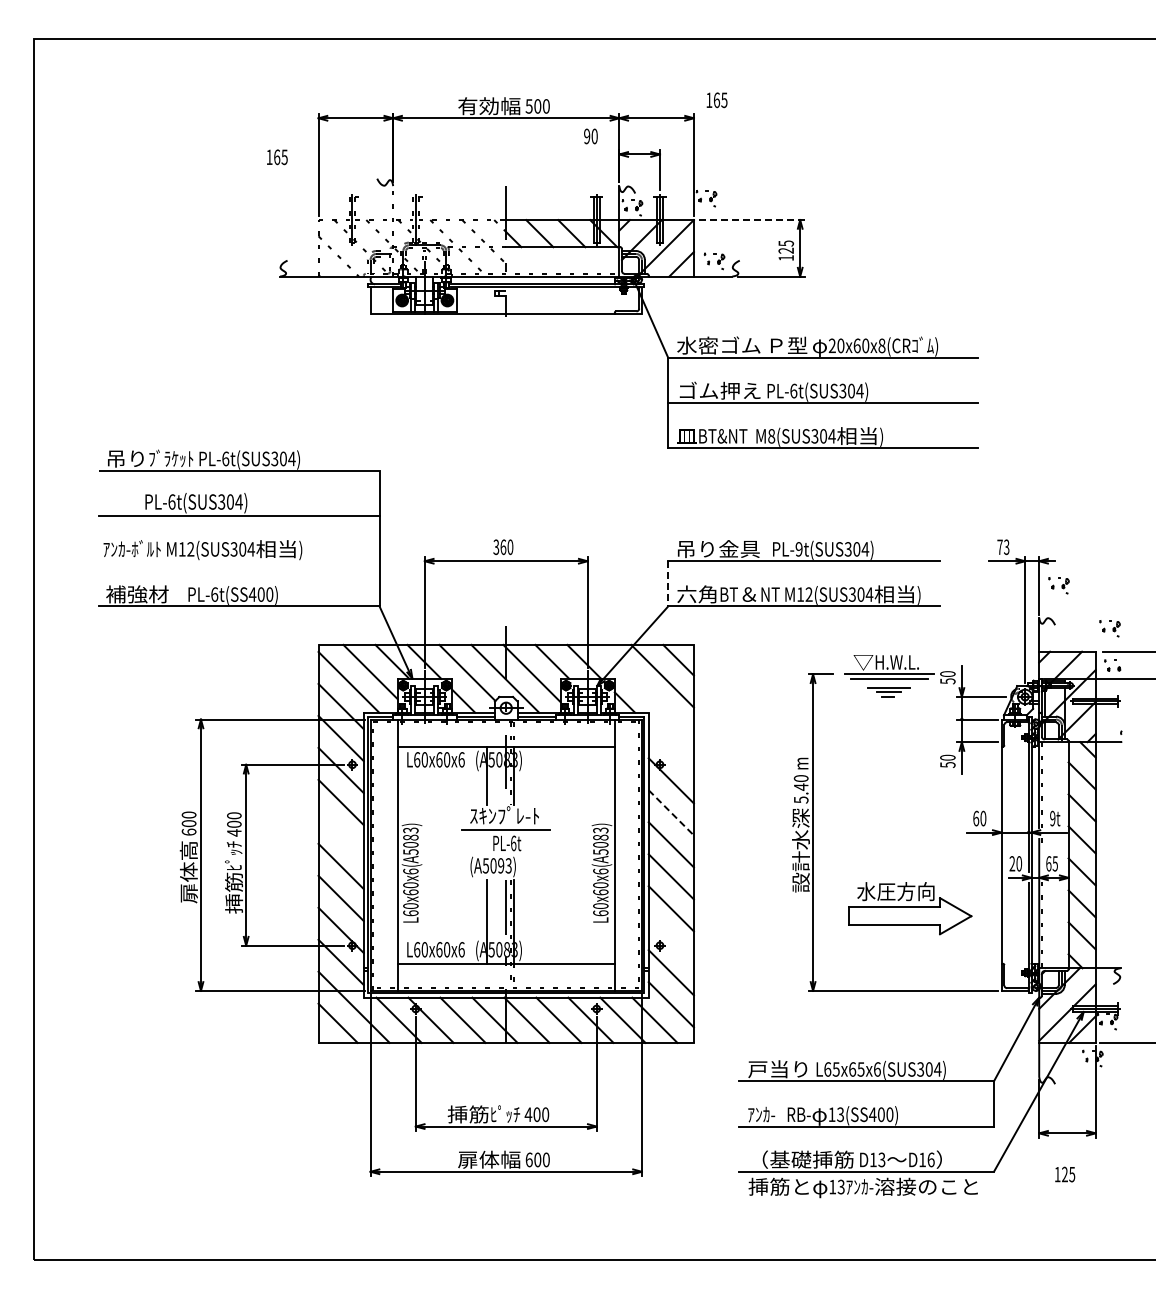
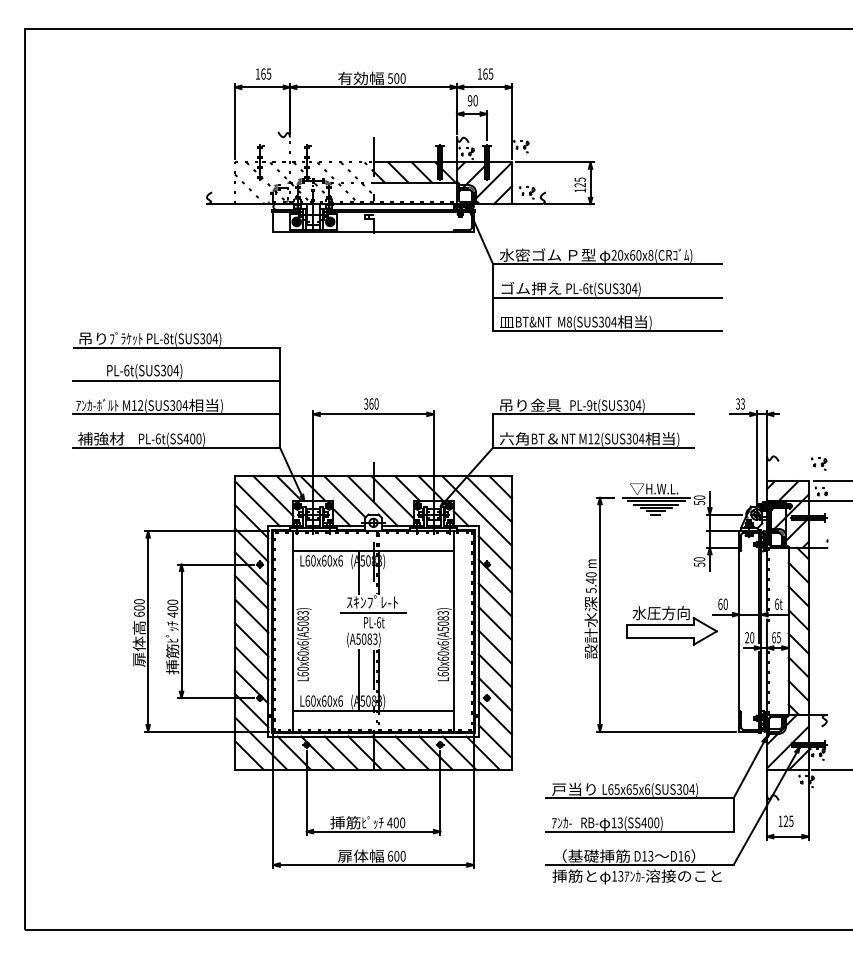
text: (716, 100) -> (485, 74), moved
text: (590, 136) -> (472, 100), moved
text: (277, 157) -> (263, 74), moved
line: (751, 220) -> (554, 162), dashed -> solid
text: (225, 458) -> (166, 338), PL-6t(SUS304) -> PL-8t(SUS304)
text: (999, 547) -> (737, 404), 73 -> 33
line: (238, 561) -> (175, 414), added
line: (668, 583) -> (493, 430), dashed -> solid
part: (1058, 585) -> (781, 432), removed
line: (888, 683) -> (655, 504), added
line: (646, 691) -> (477, 510), added
line: (670, 748) -> (494, 552), added
line: (671, 812) -> (495, 599), dashed -> solid
text: (1052, 818) -> (776, 604), 9t -> 6t
line: (340, 834) -> (251, 616), added
text: (501, 865) -> (370, 638), (A5093) -> (A5083)
part: (910, 908) -> (671, 625), moved
line: (670, 940) -> (494, 694), added
text: (1065, 1174) -> (786, 821), moved

